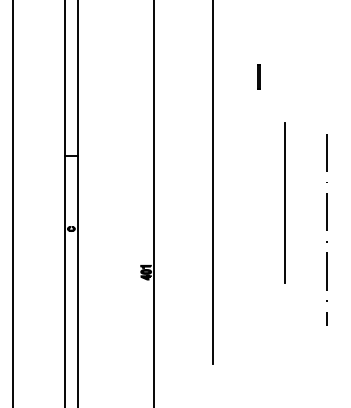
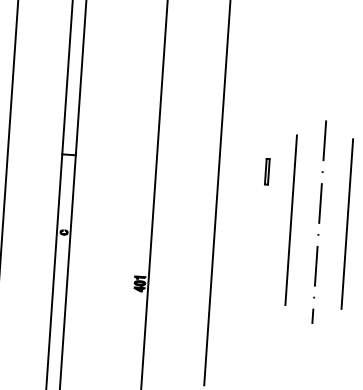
line: (258, 76) -> (266, 171), moved
line: (337, 202) -> (347, 223), added
line: (326, 229) -> (318, 221), moved

